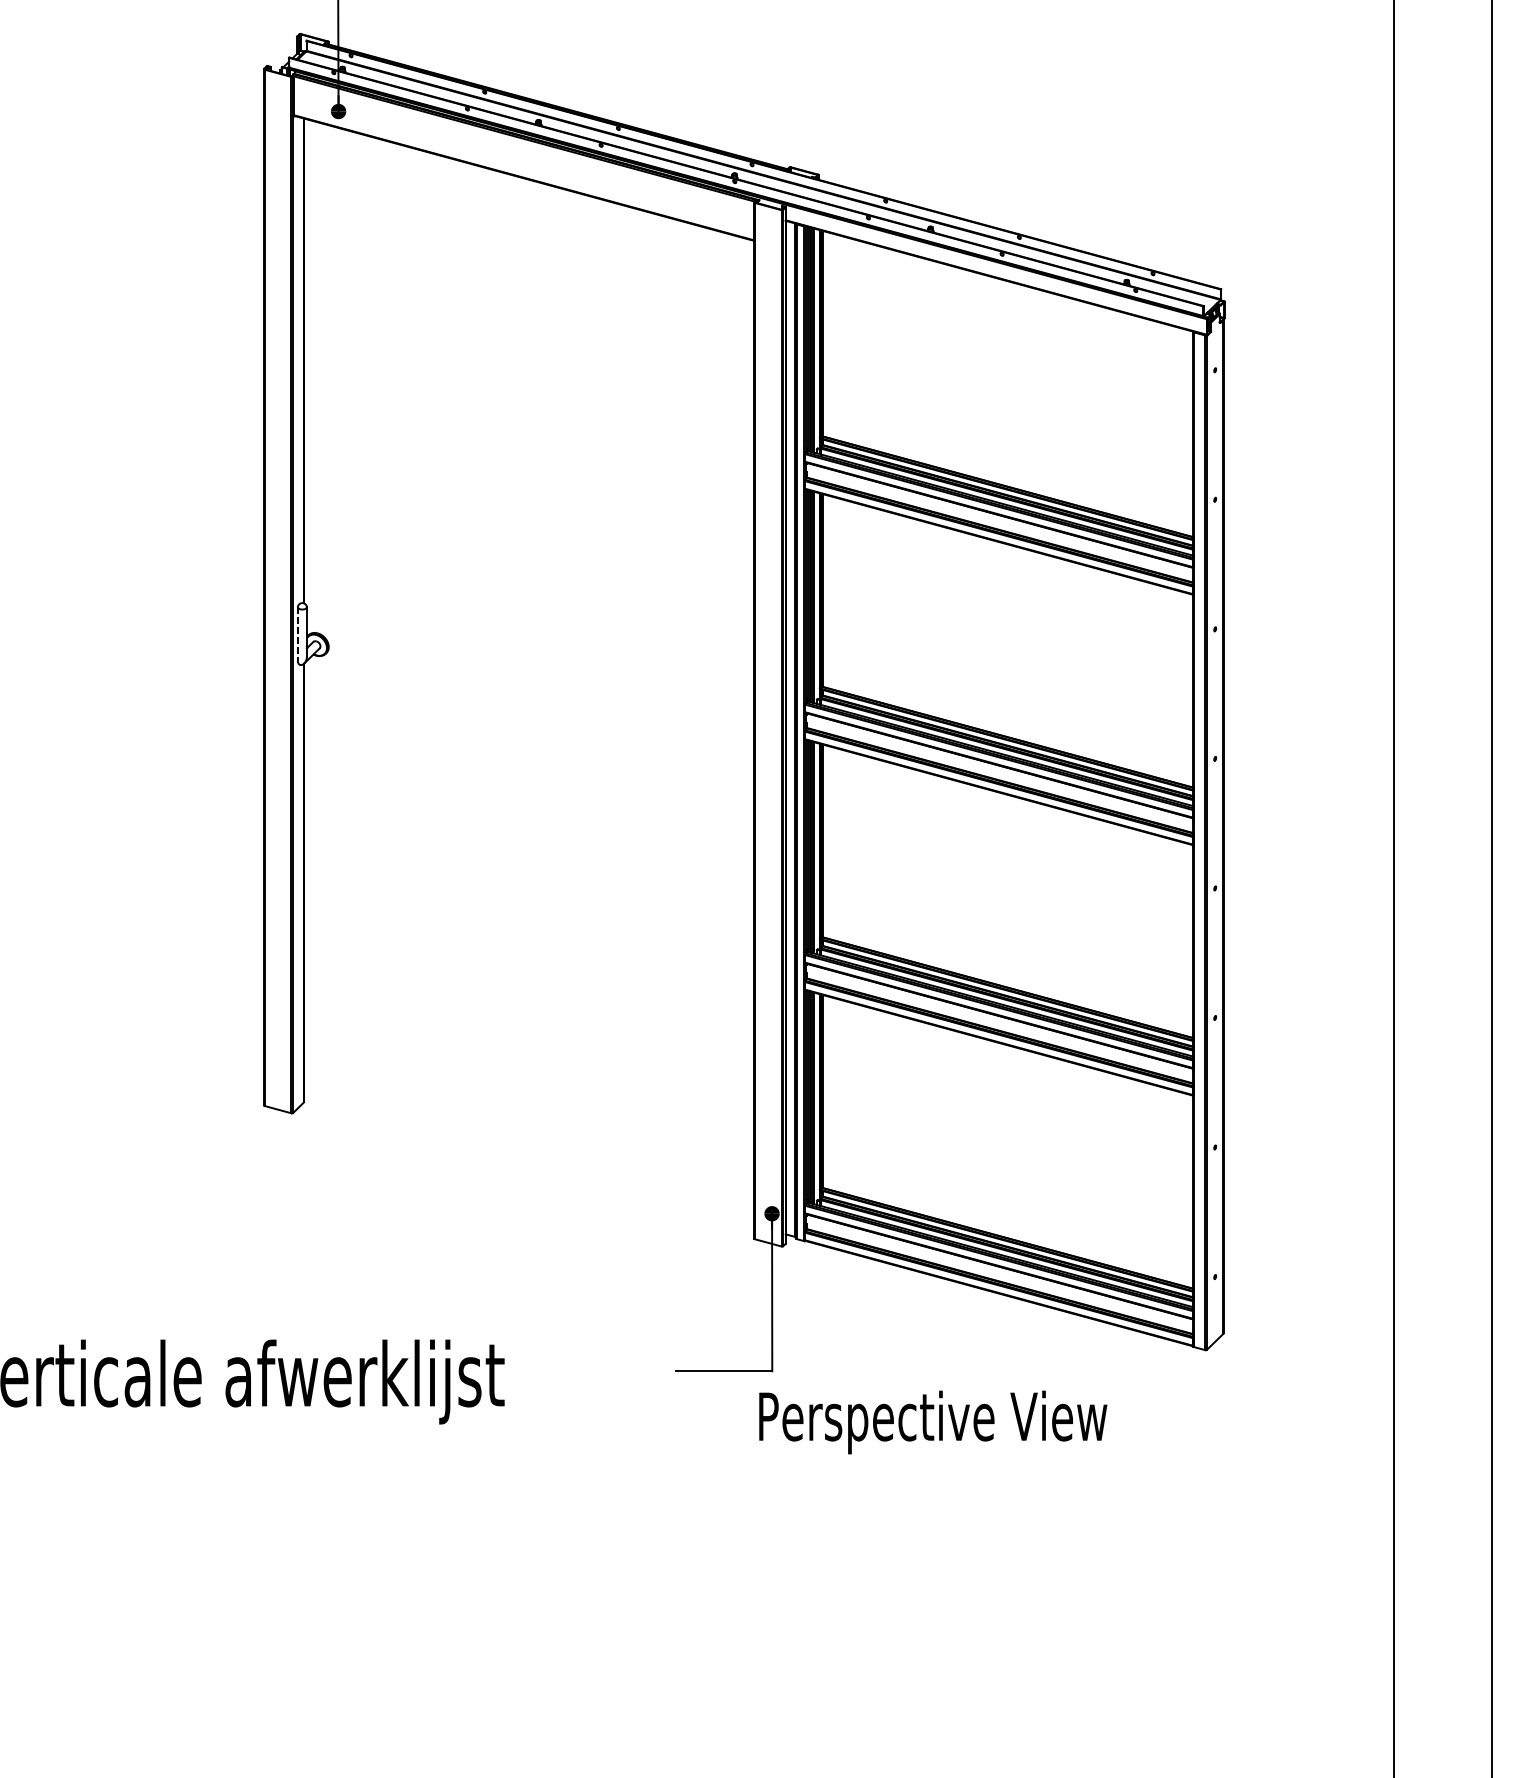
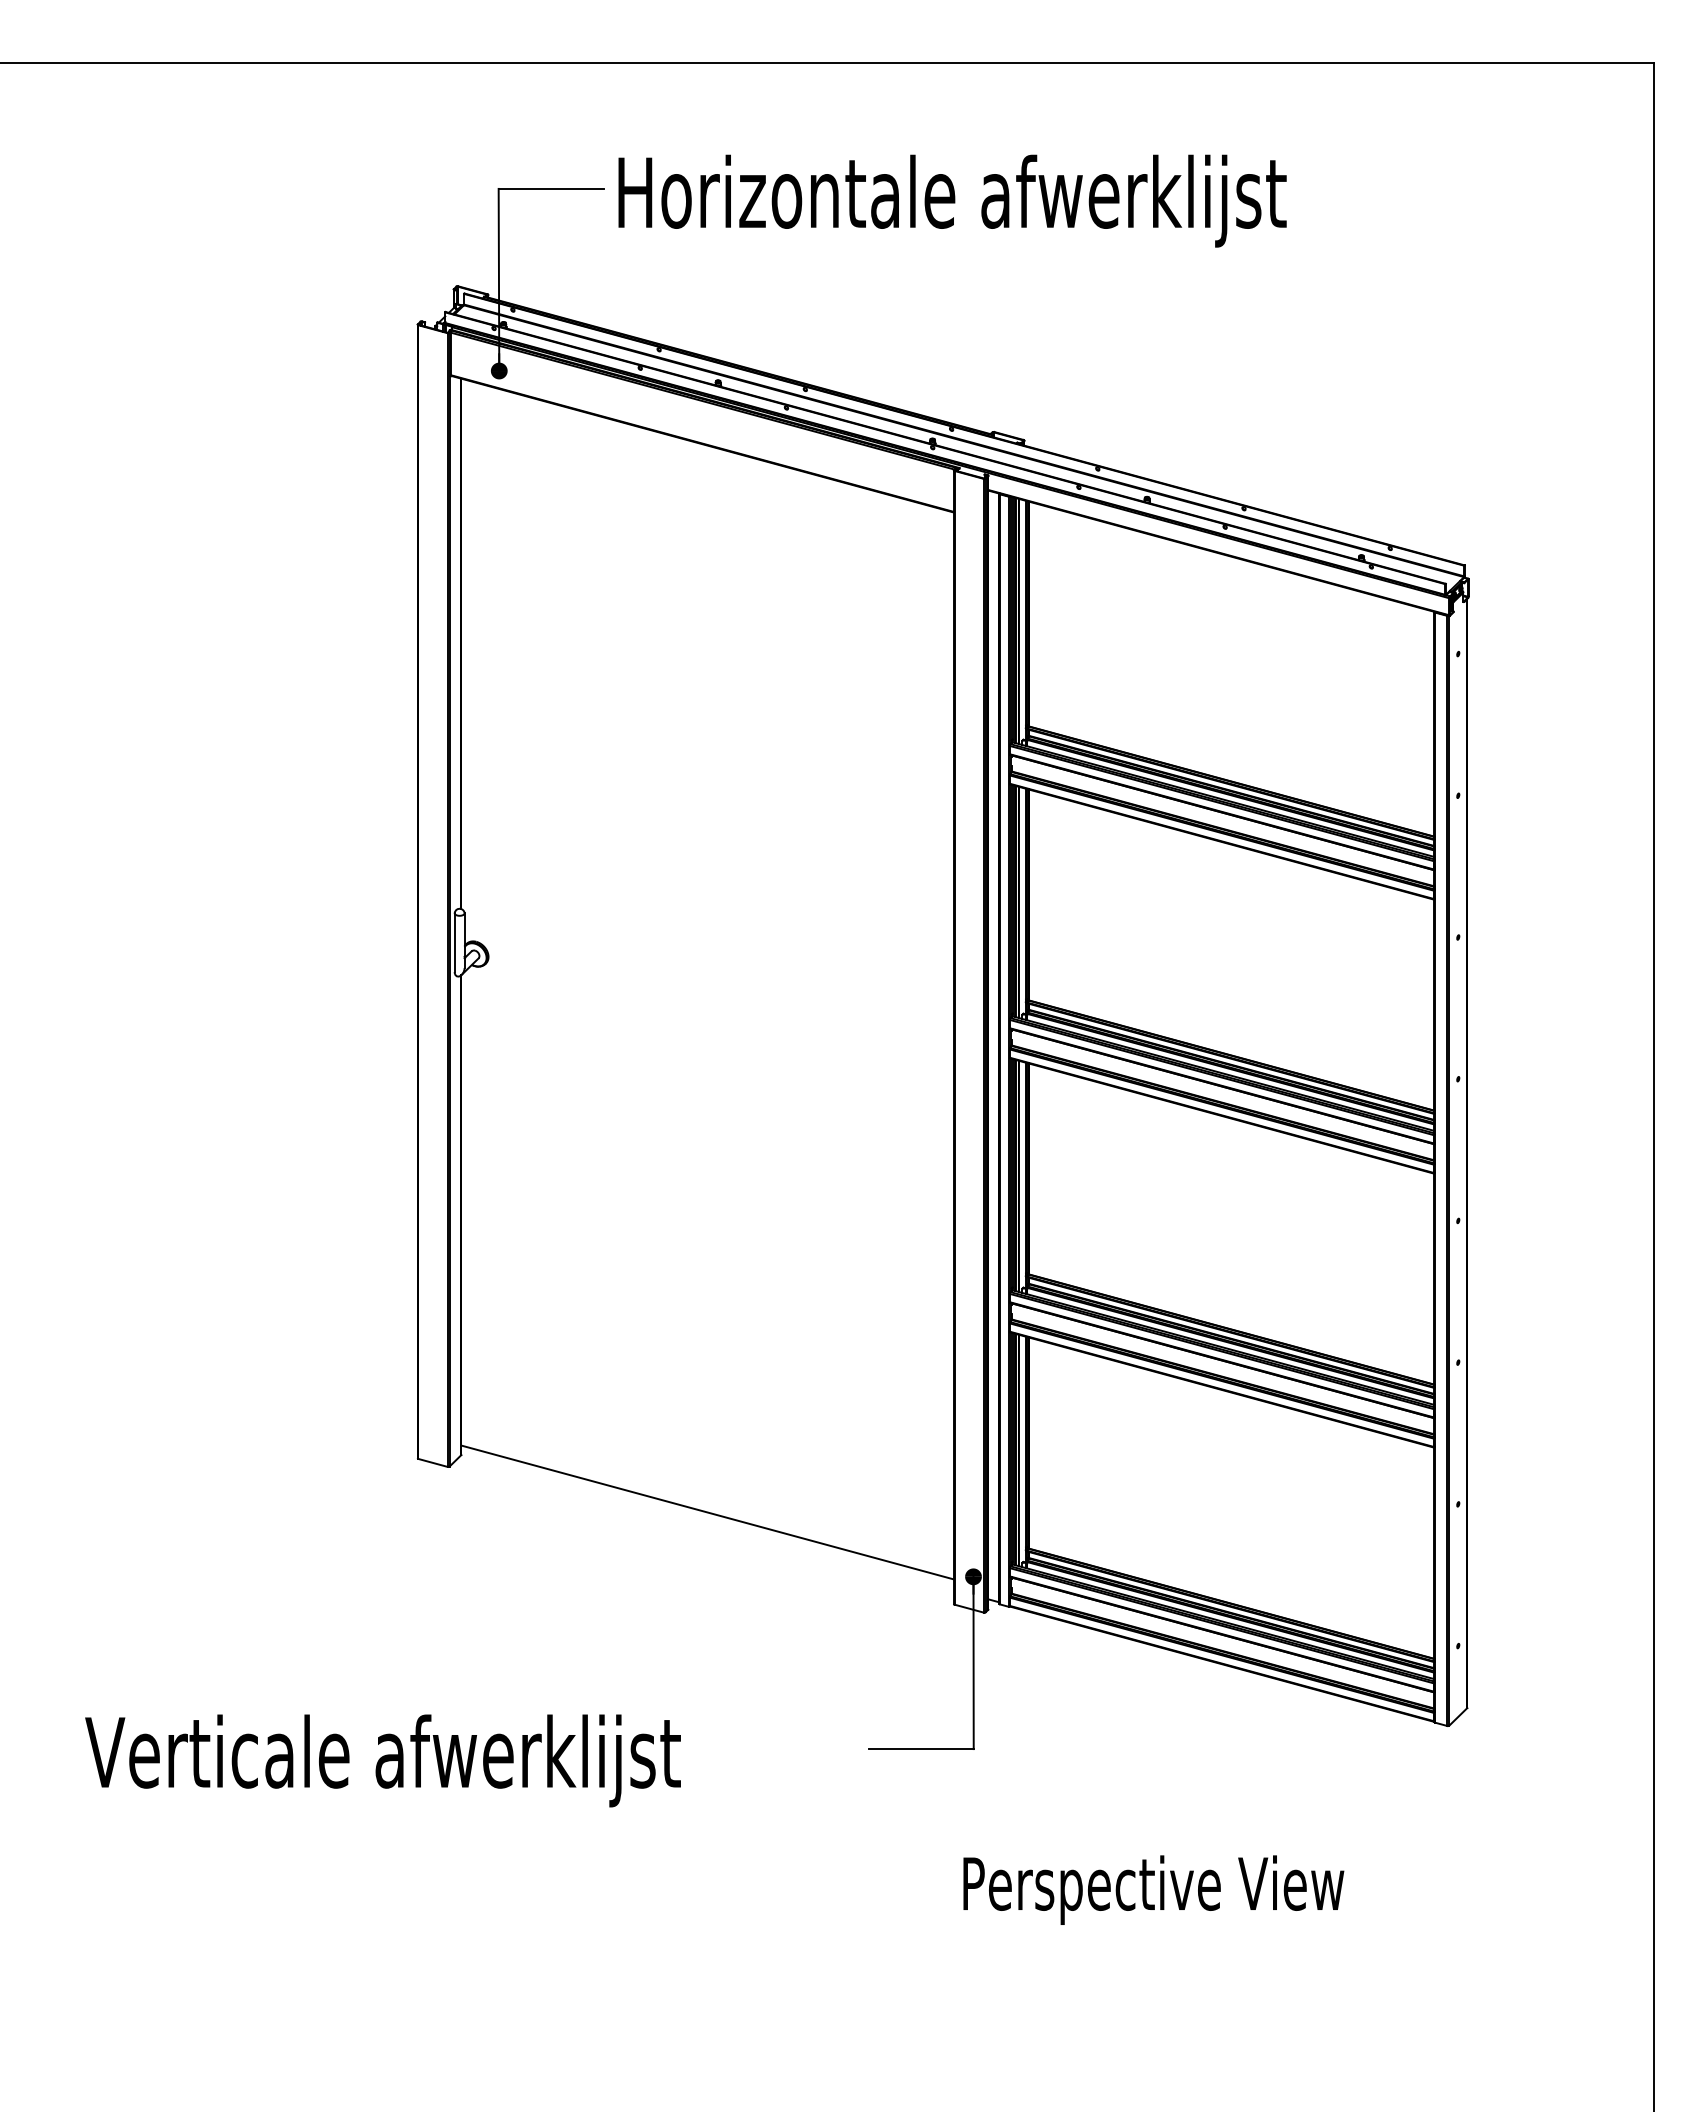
line: (297, 634) -> (454, 943), dashed -> solid
line: (528, 1154) -> (707, 1512), added
text: (932, 1421) -> (1153, 1889), moved

